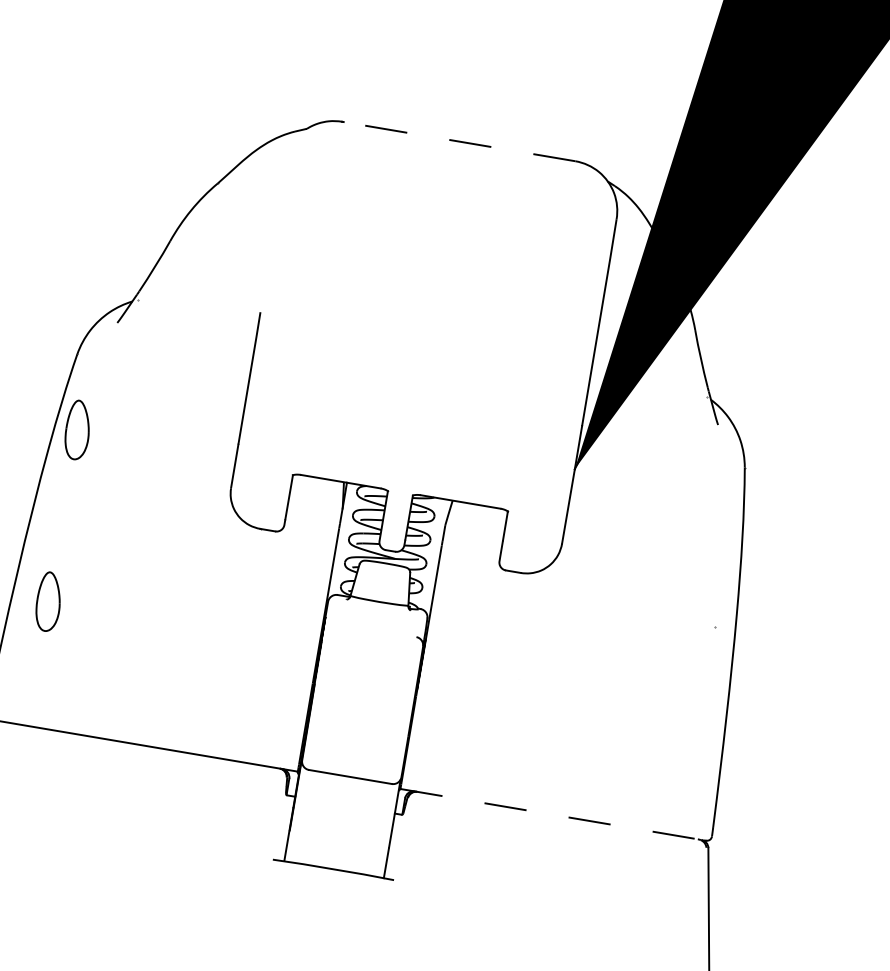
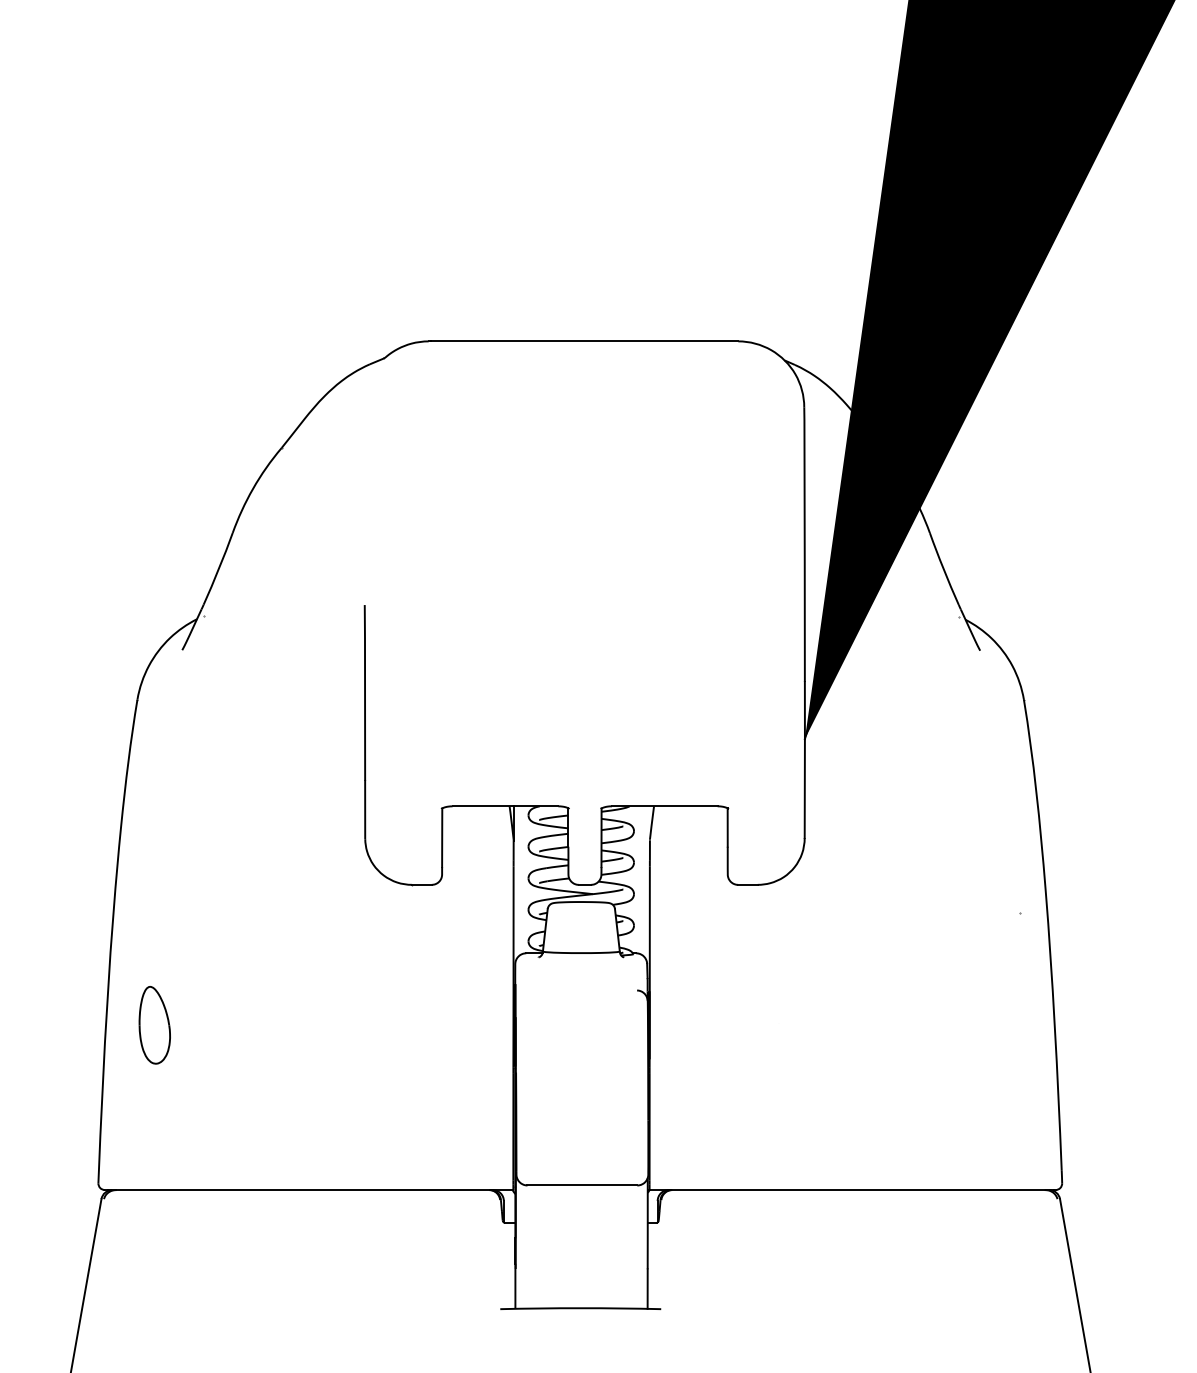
line: (459, 141) -> (584, 341), dashed -> solid
part: (77, 430) -> (154, 797), removed
line: (553, 815) -> (852, 1190), dashed -> solid

